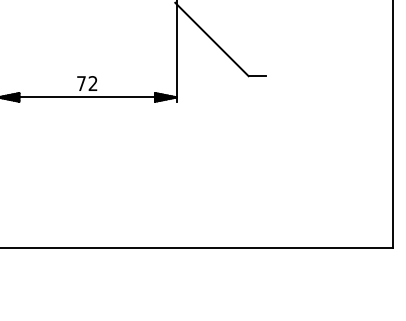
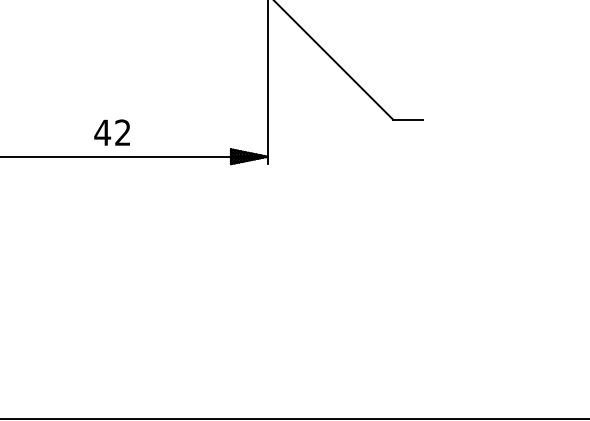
text: (81, 83) -> (102, 132), 72 -> 42

